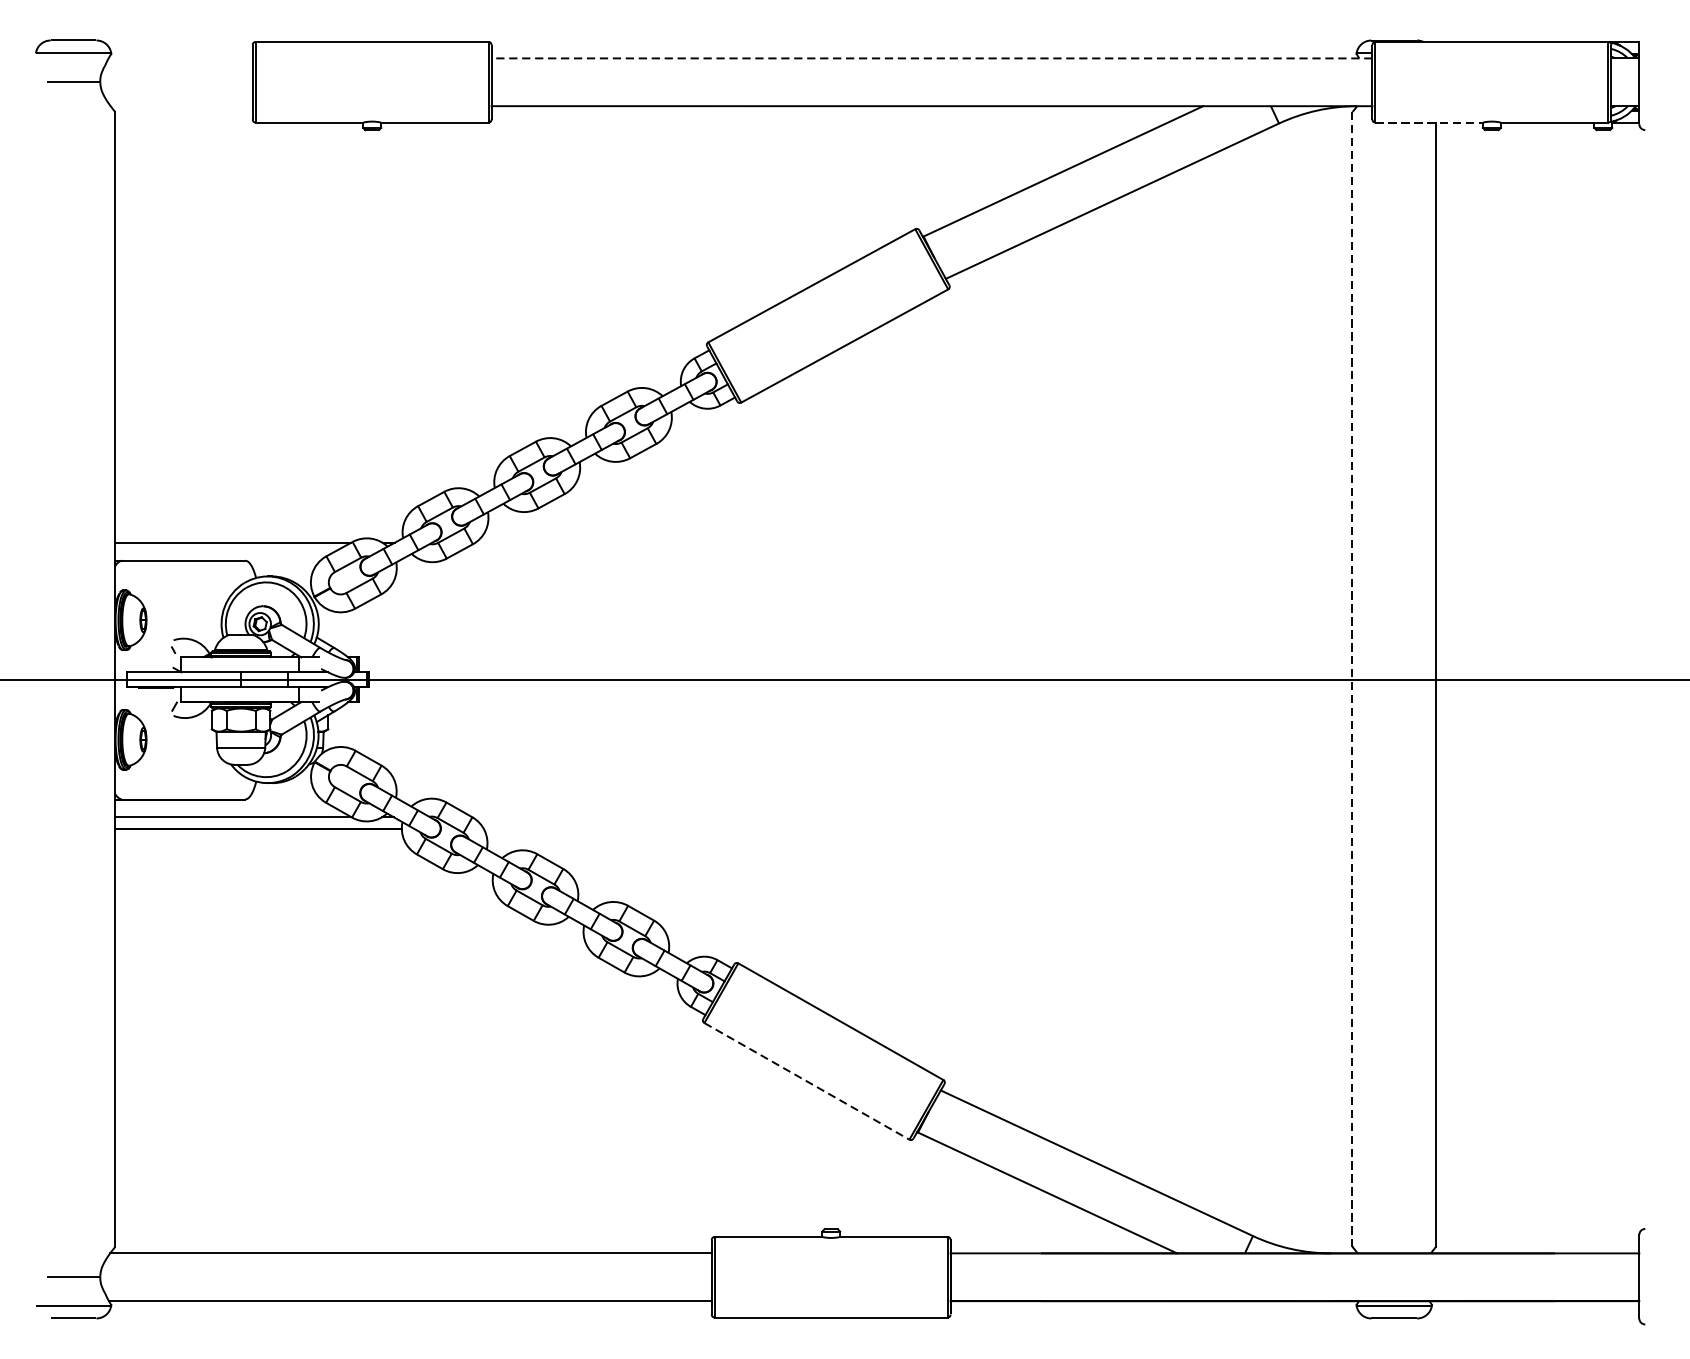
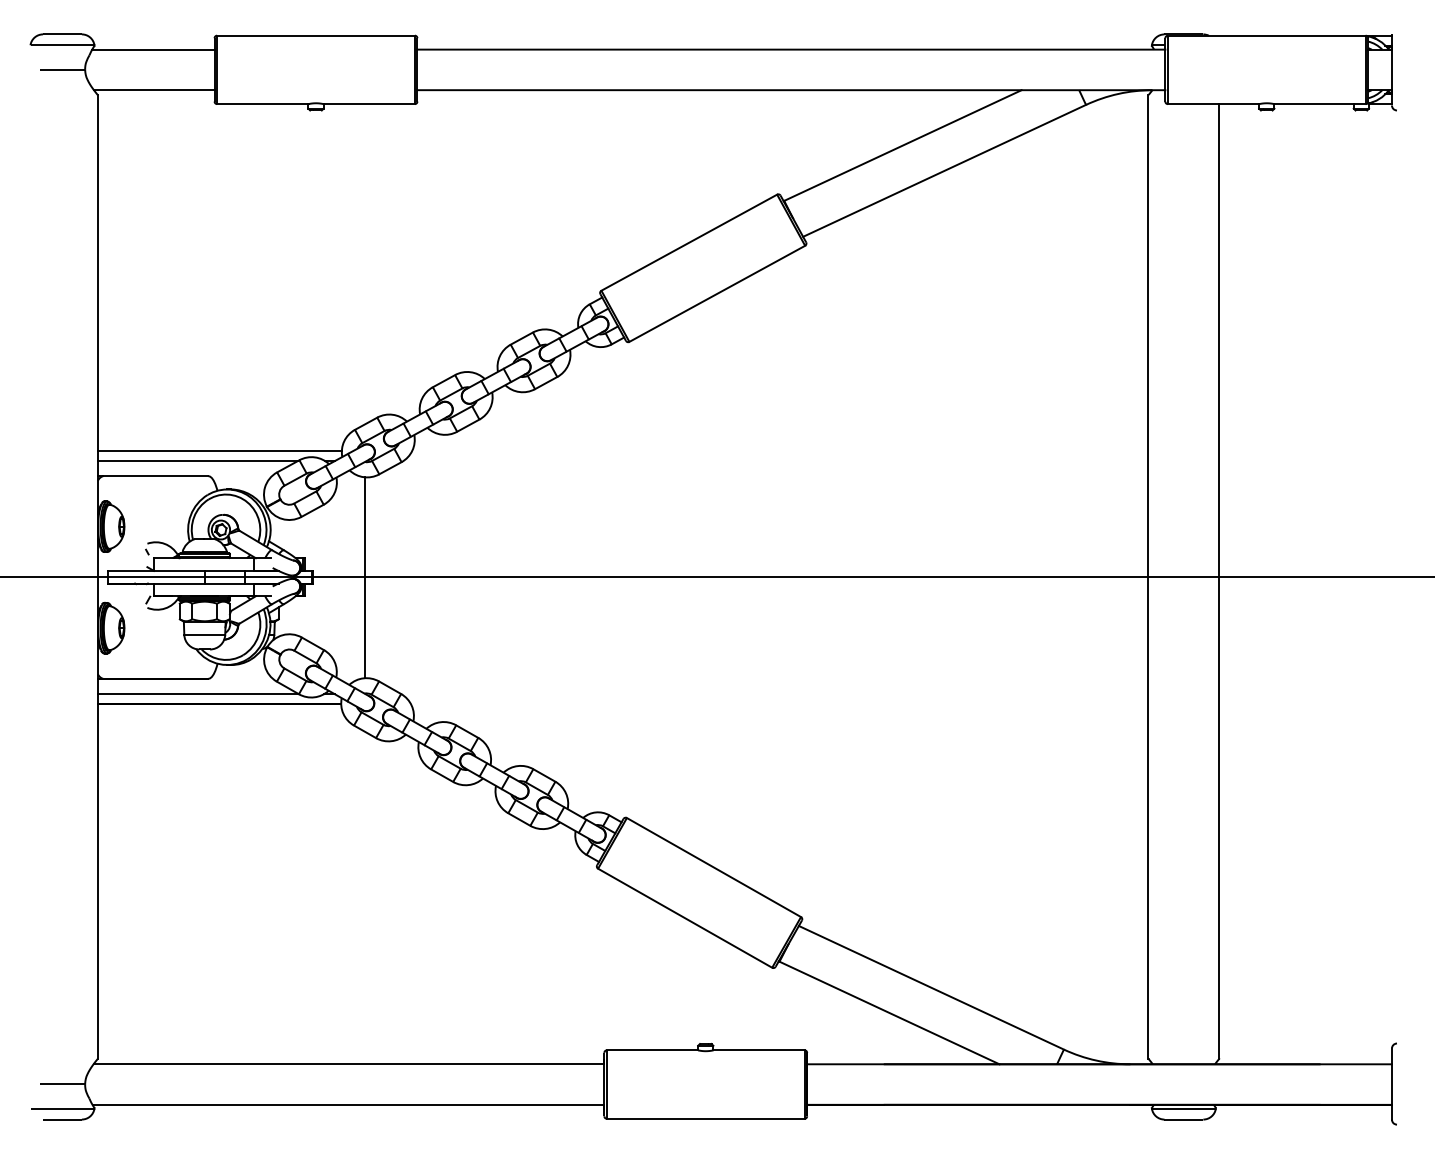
line: (180, 58) -> (153, 49), added
line: (932, 58) -> (791, 49), dashed -> solid
line: (180, 106) -> (153, 90), added
line: (1429, 123) -> (1213, 104), dashed -> solid
line: (258, 530) -> (219, 450), added
line: (1352, 678) -> (1148, 576), dashed -> solid
line: (429, 680) -> (364, 577), added
line: (807, 1081) -> (685, 918), dashed -> solid

